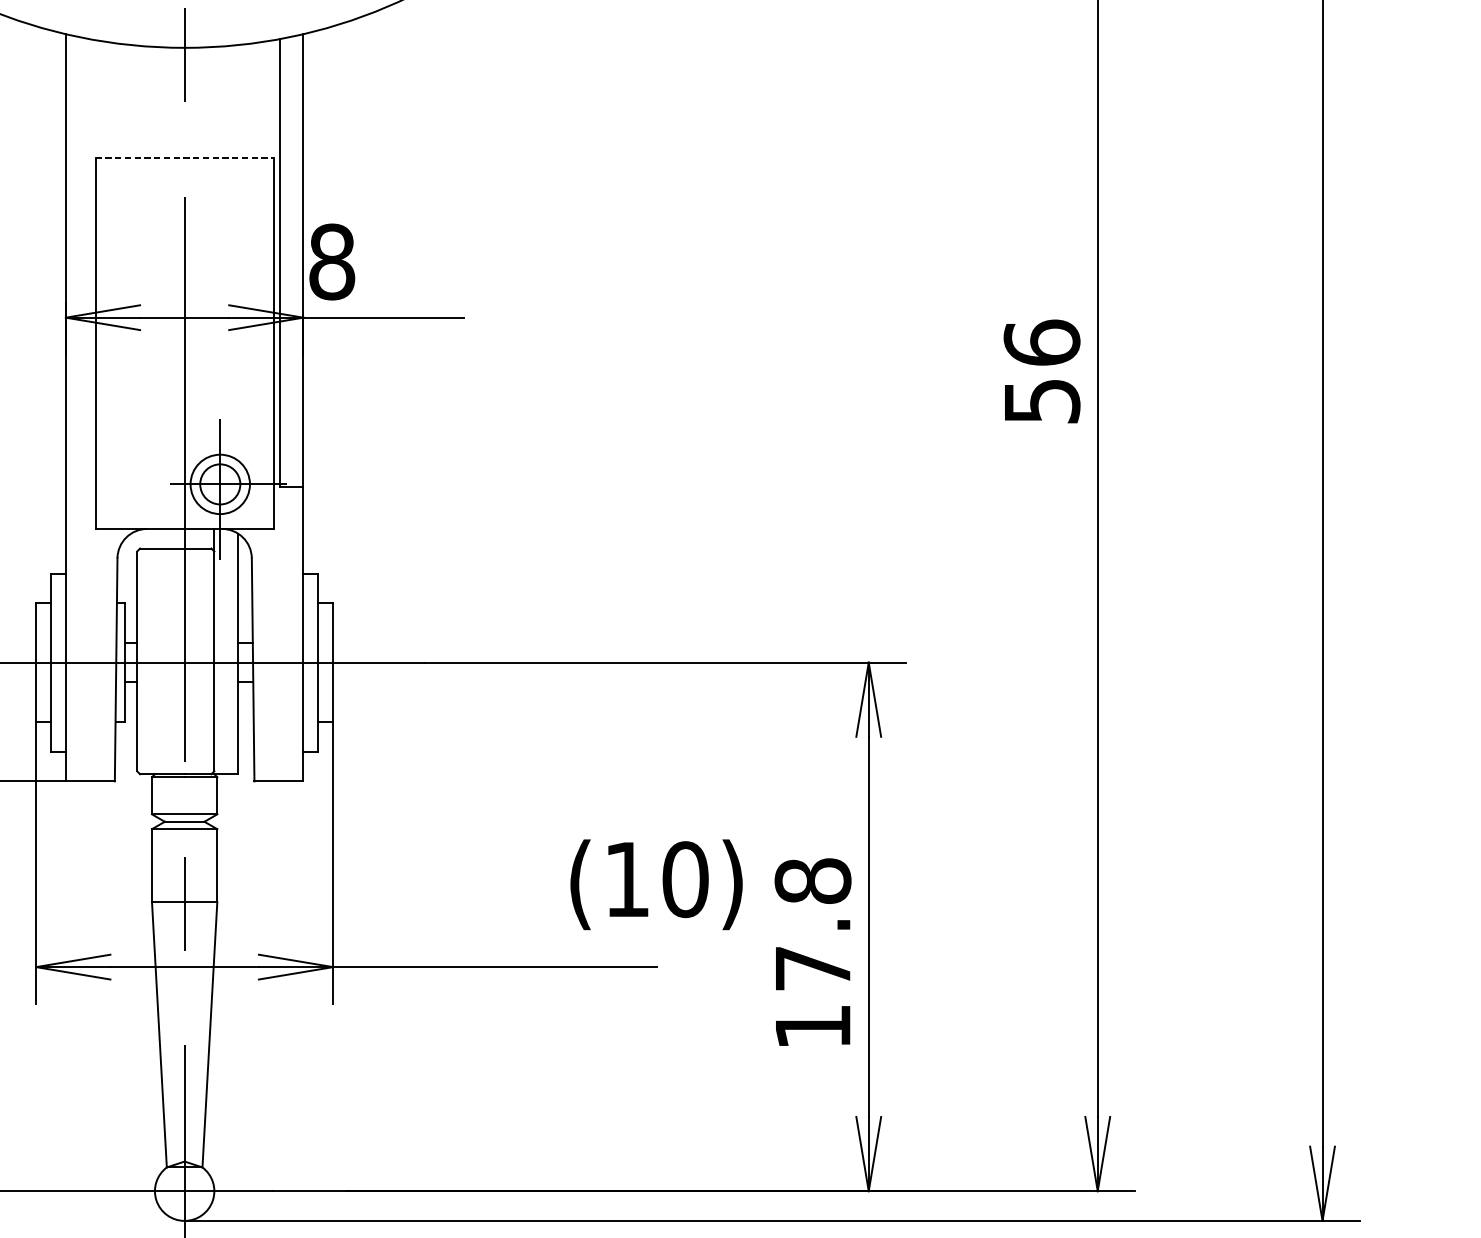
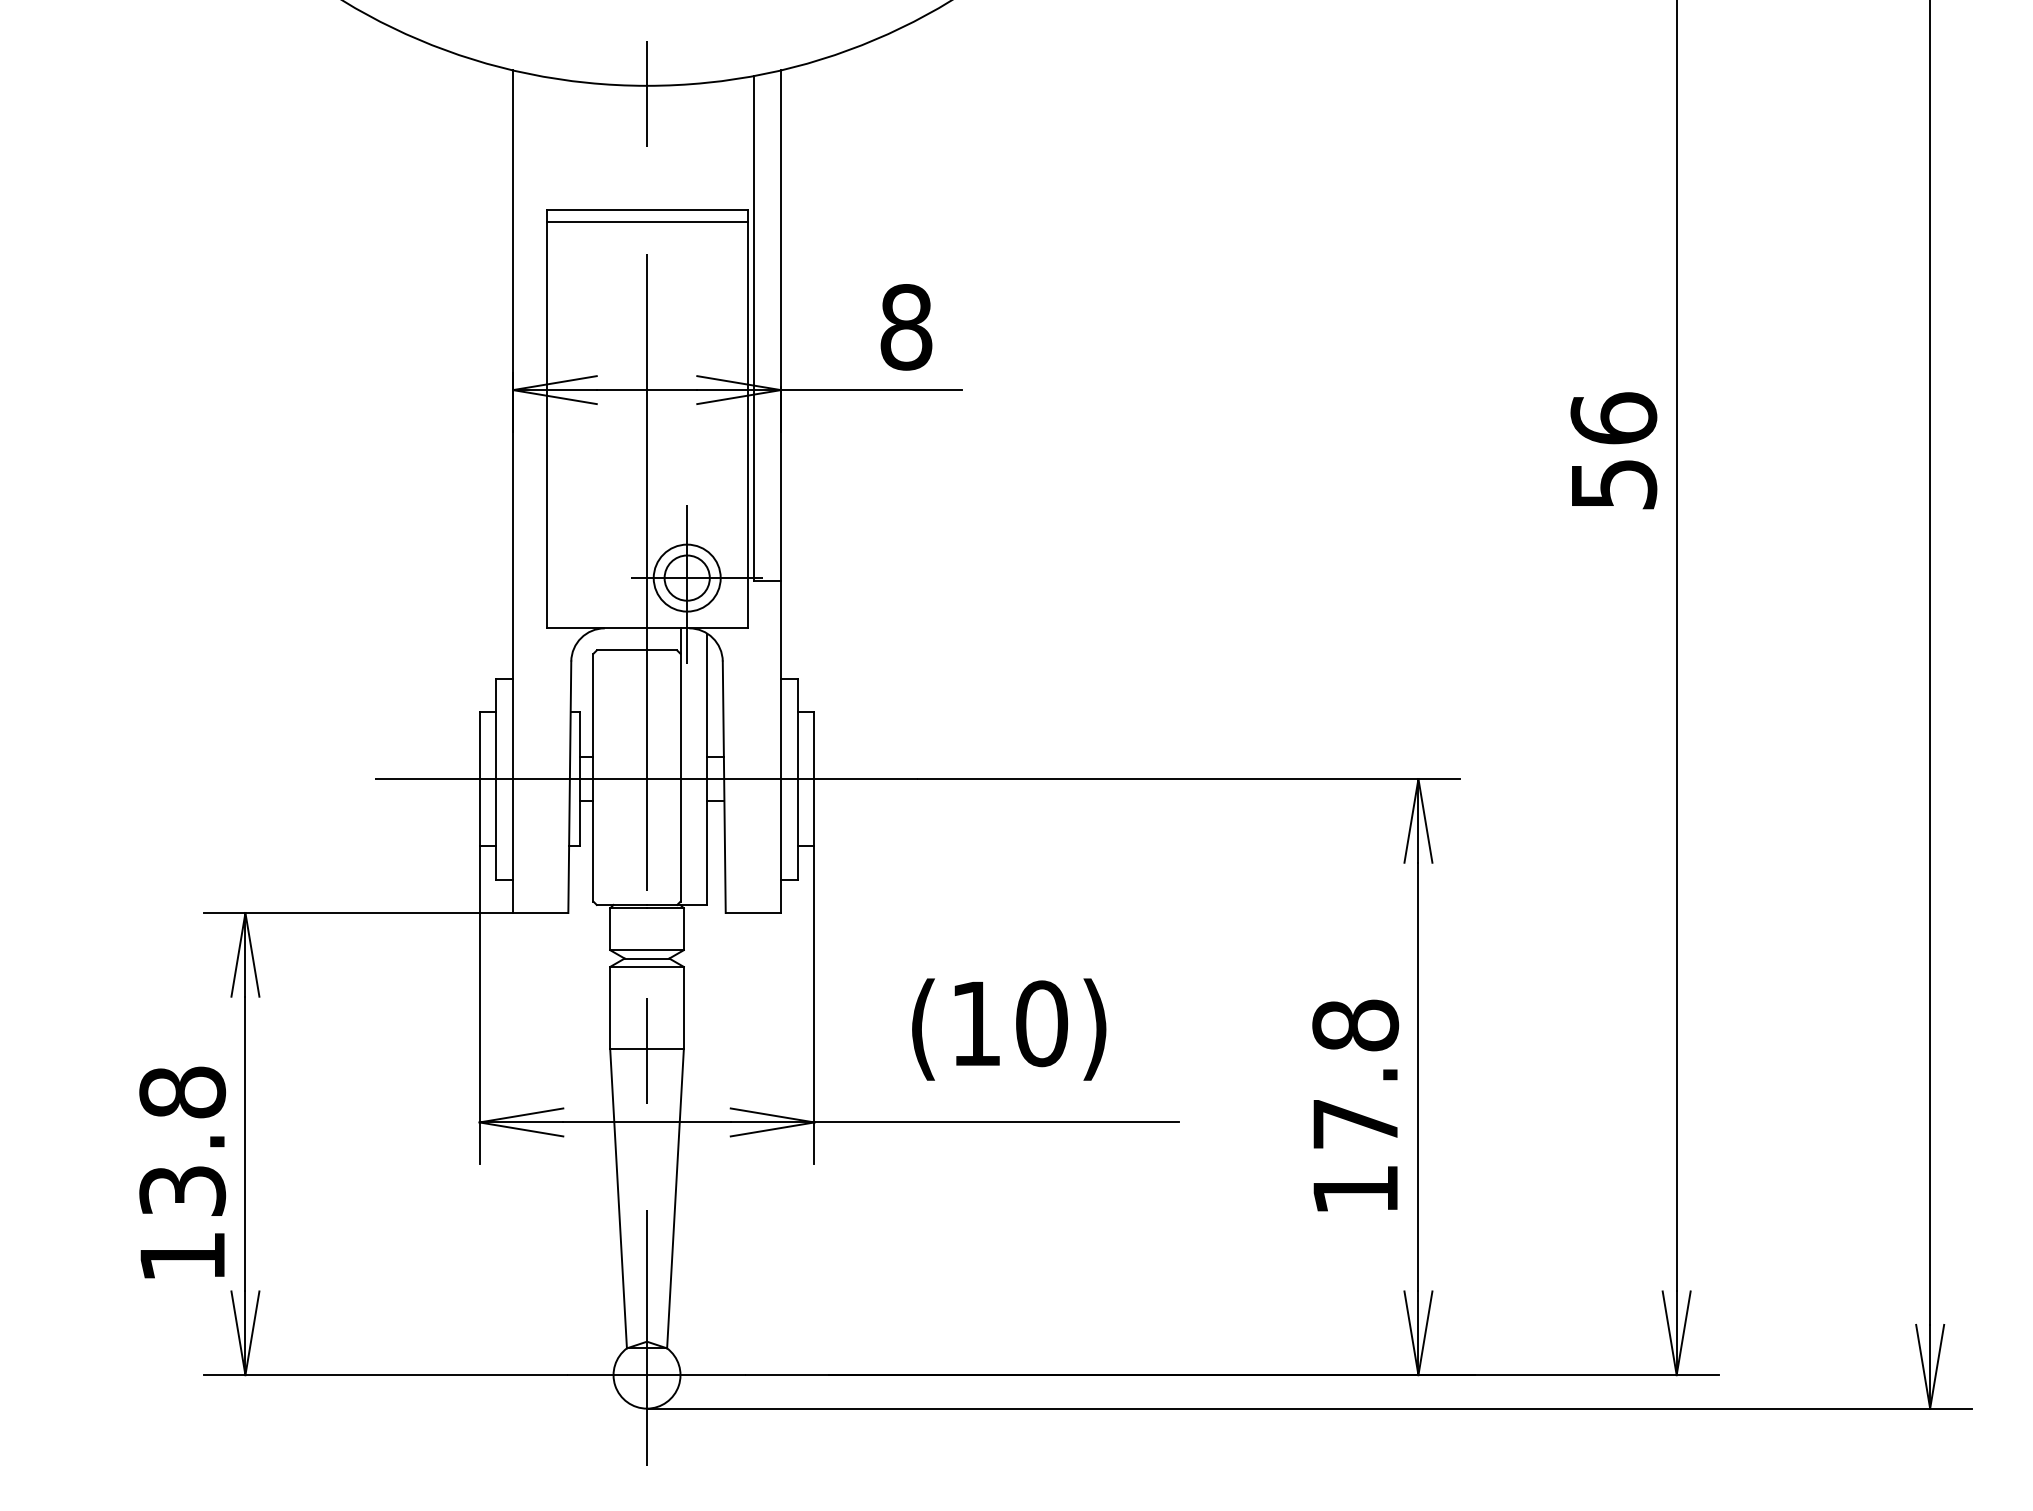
line: (185, 157) -> (647, 209), dashed -> solid
line: (184, 169) -> (646, 222), added
text: (332, 262) -> (906, 327), moved
text: (656, 884) -> (1009, 1029), moved

